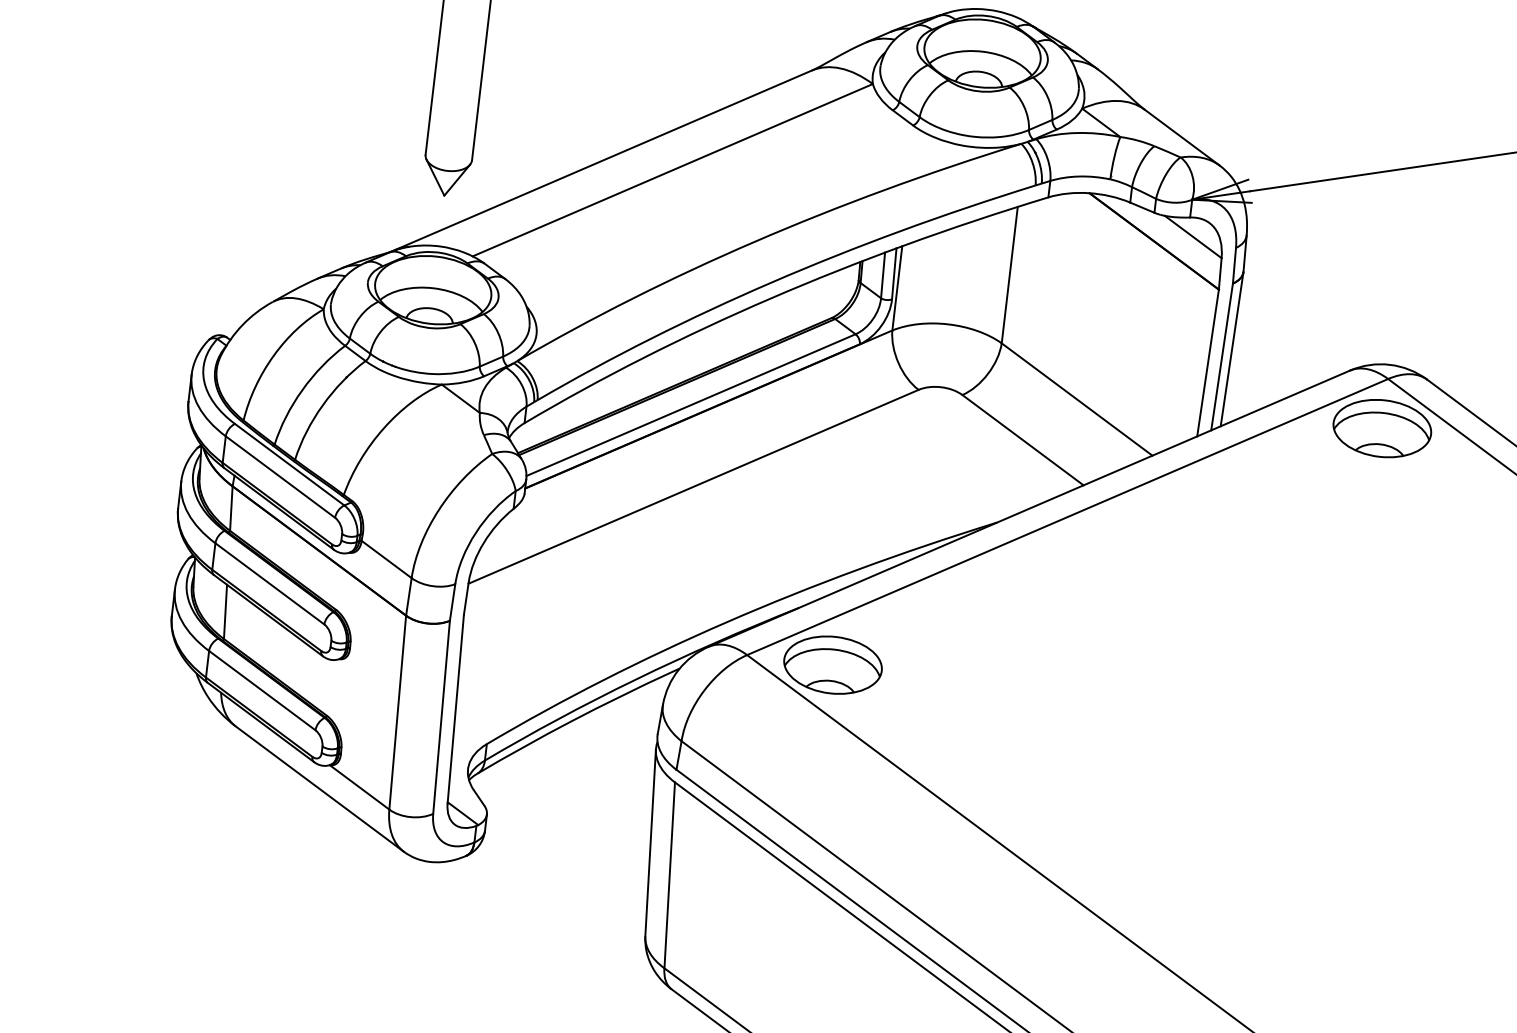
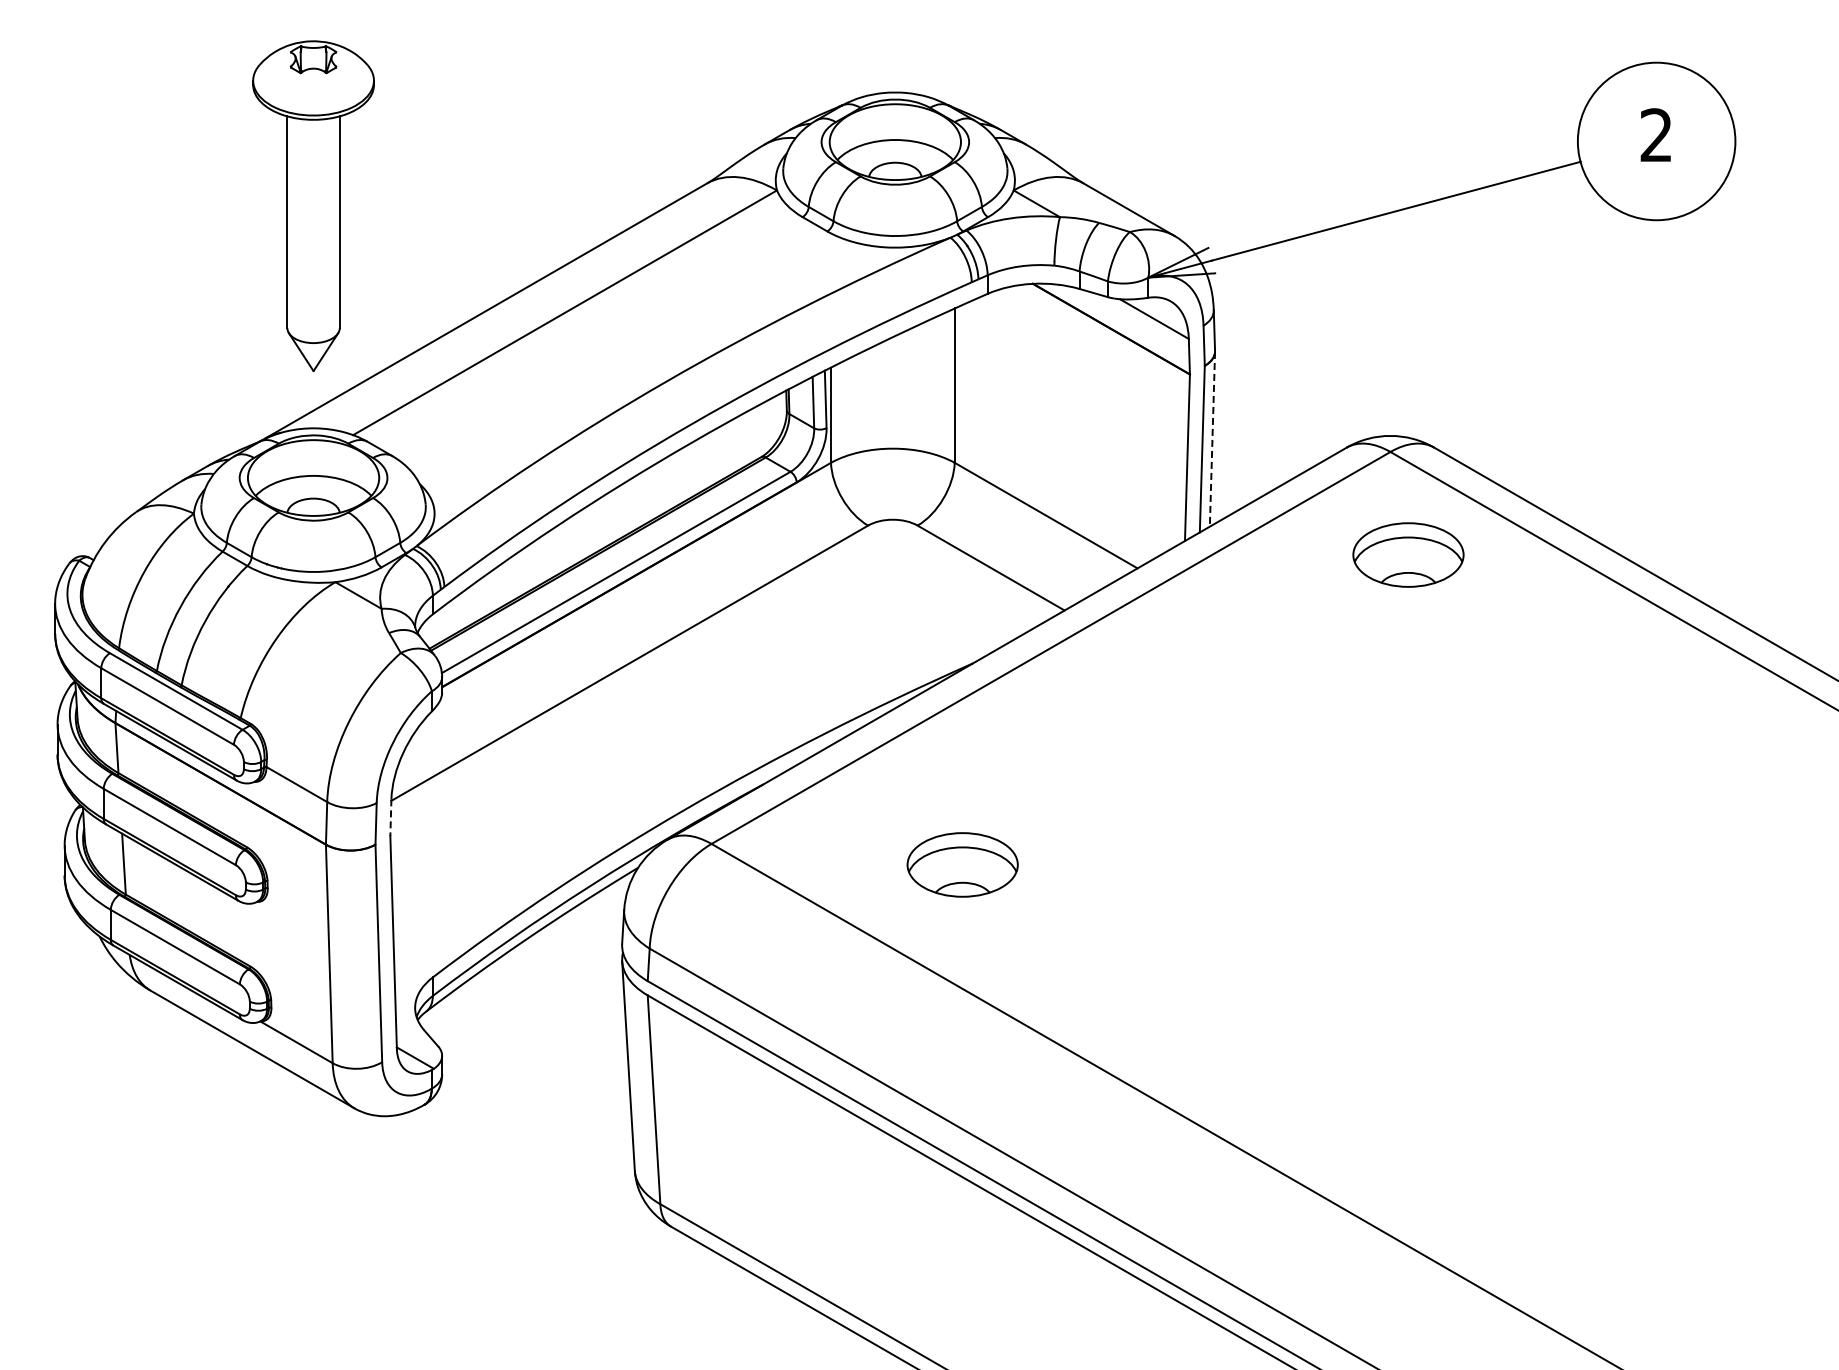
line: (1232, 349) -> (1212, 439), solid -> dashed
part: (1382, 428) -> (1408, 554), moved
line: (465, 599) -> (390, 818), solid -> dashed
part: (832, 664) -> (962, 864), moved

